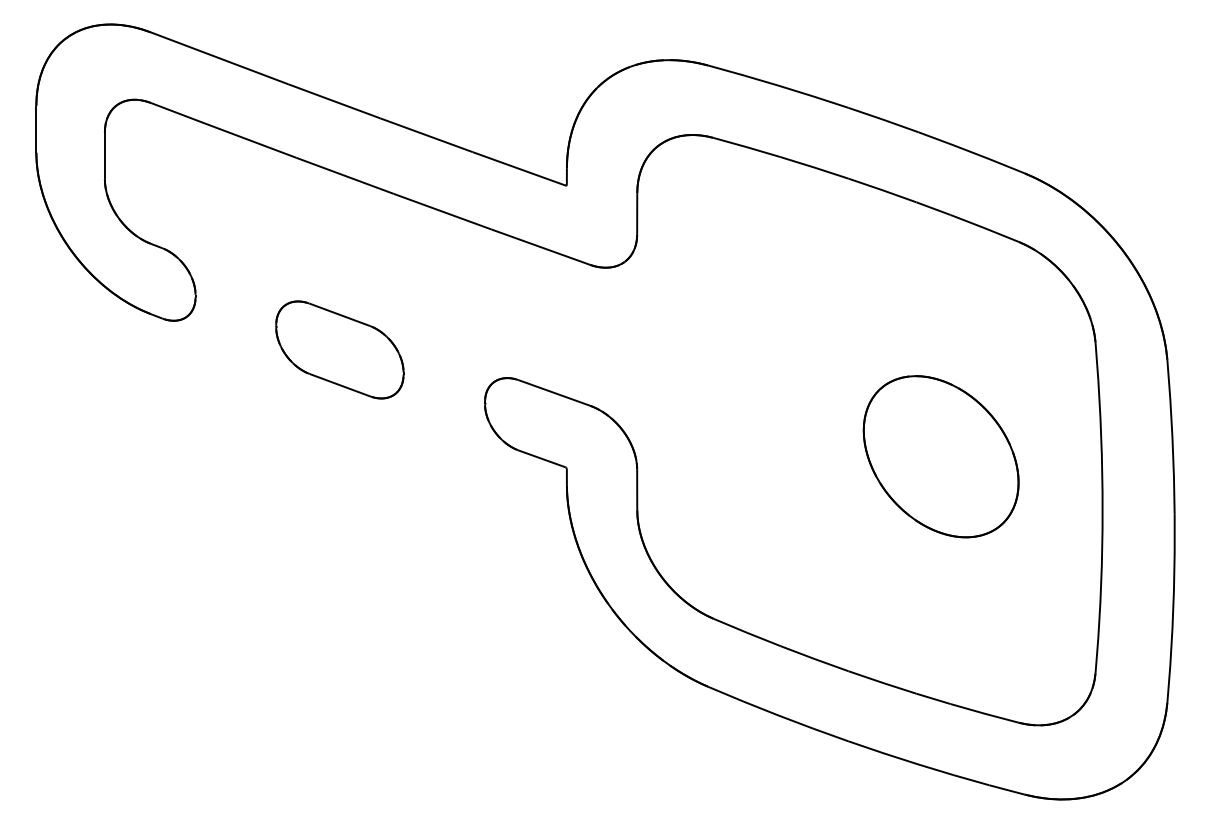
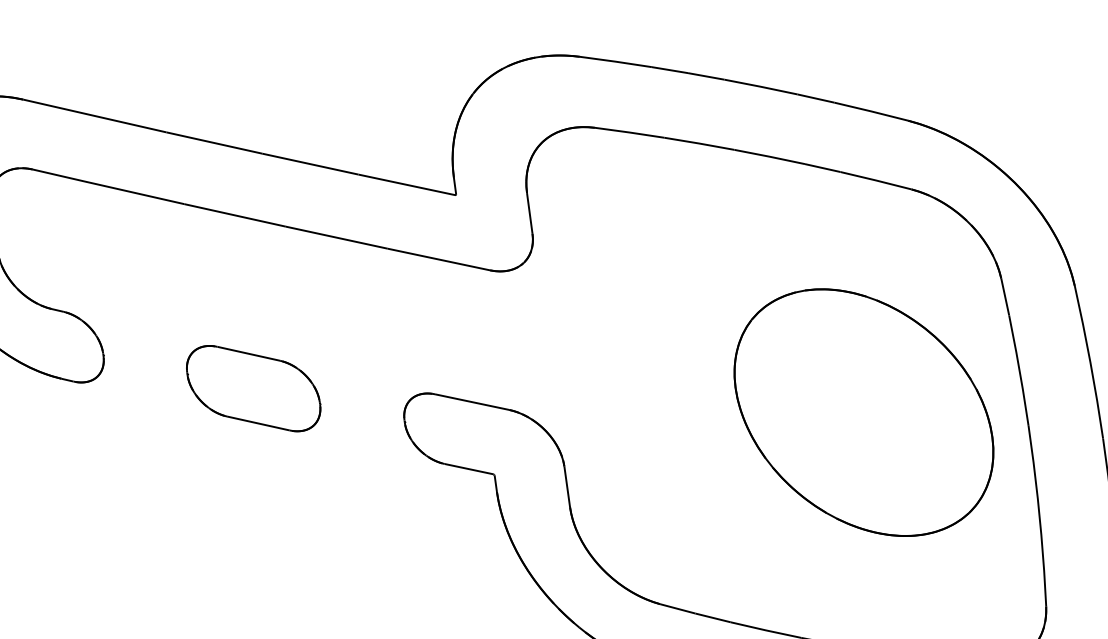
part: (940, 456) -> (863, 412), size x1.6

